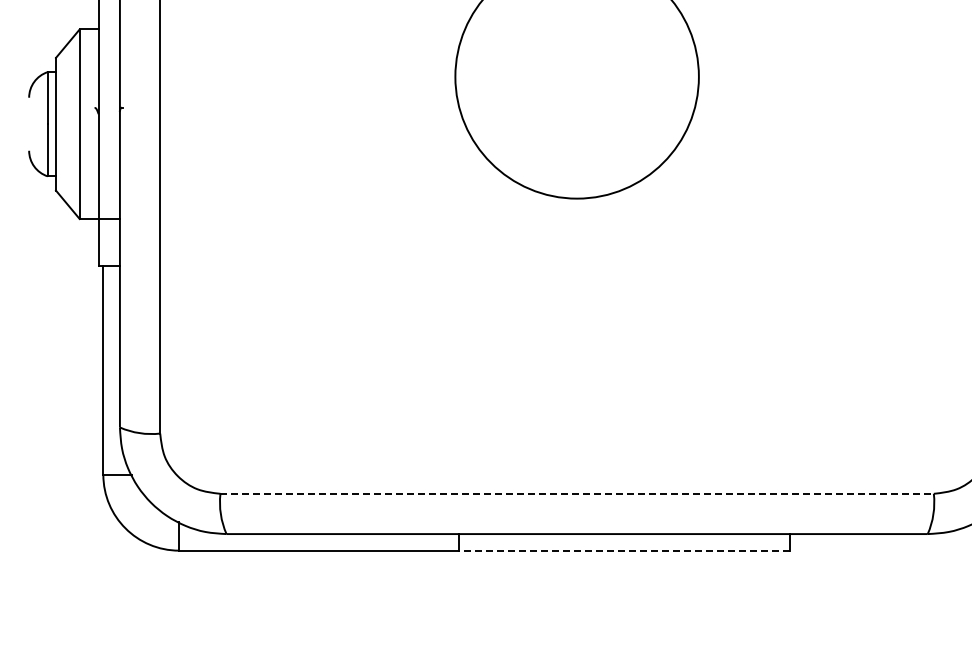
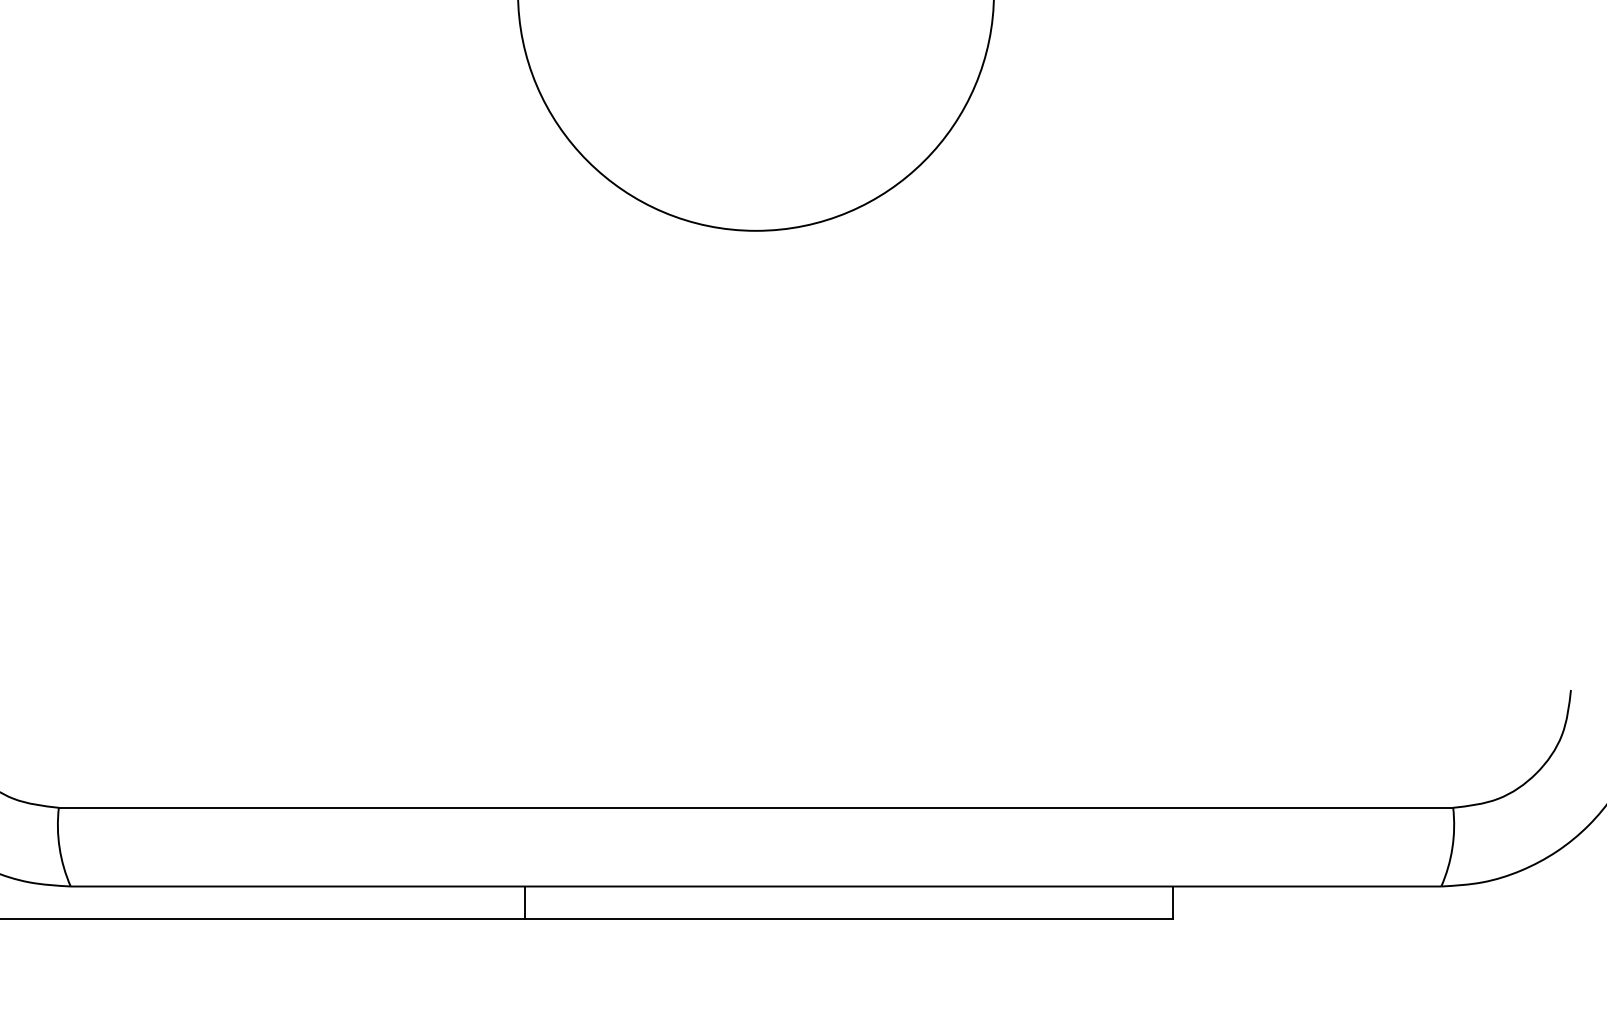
line: (577, 493) -> (756, 807), dashed -> solid
line: (624, 550) -> (848, 918), dashed -> solid

